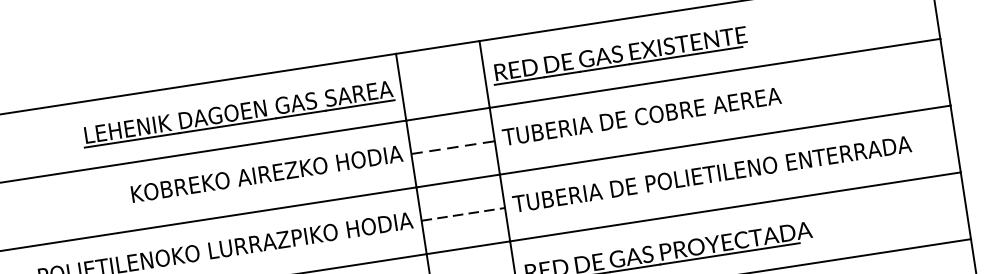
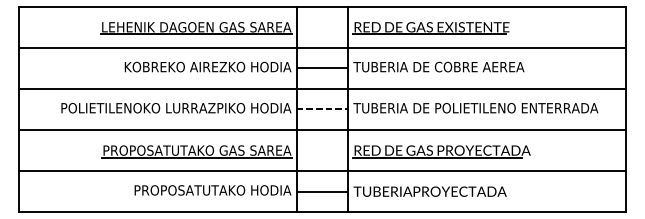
line: (453, 147) -> (322, 68), dashed -> solid

